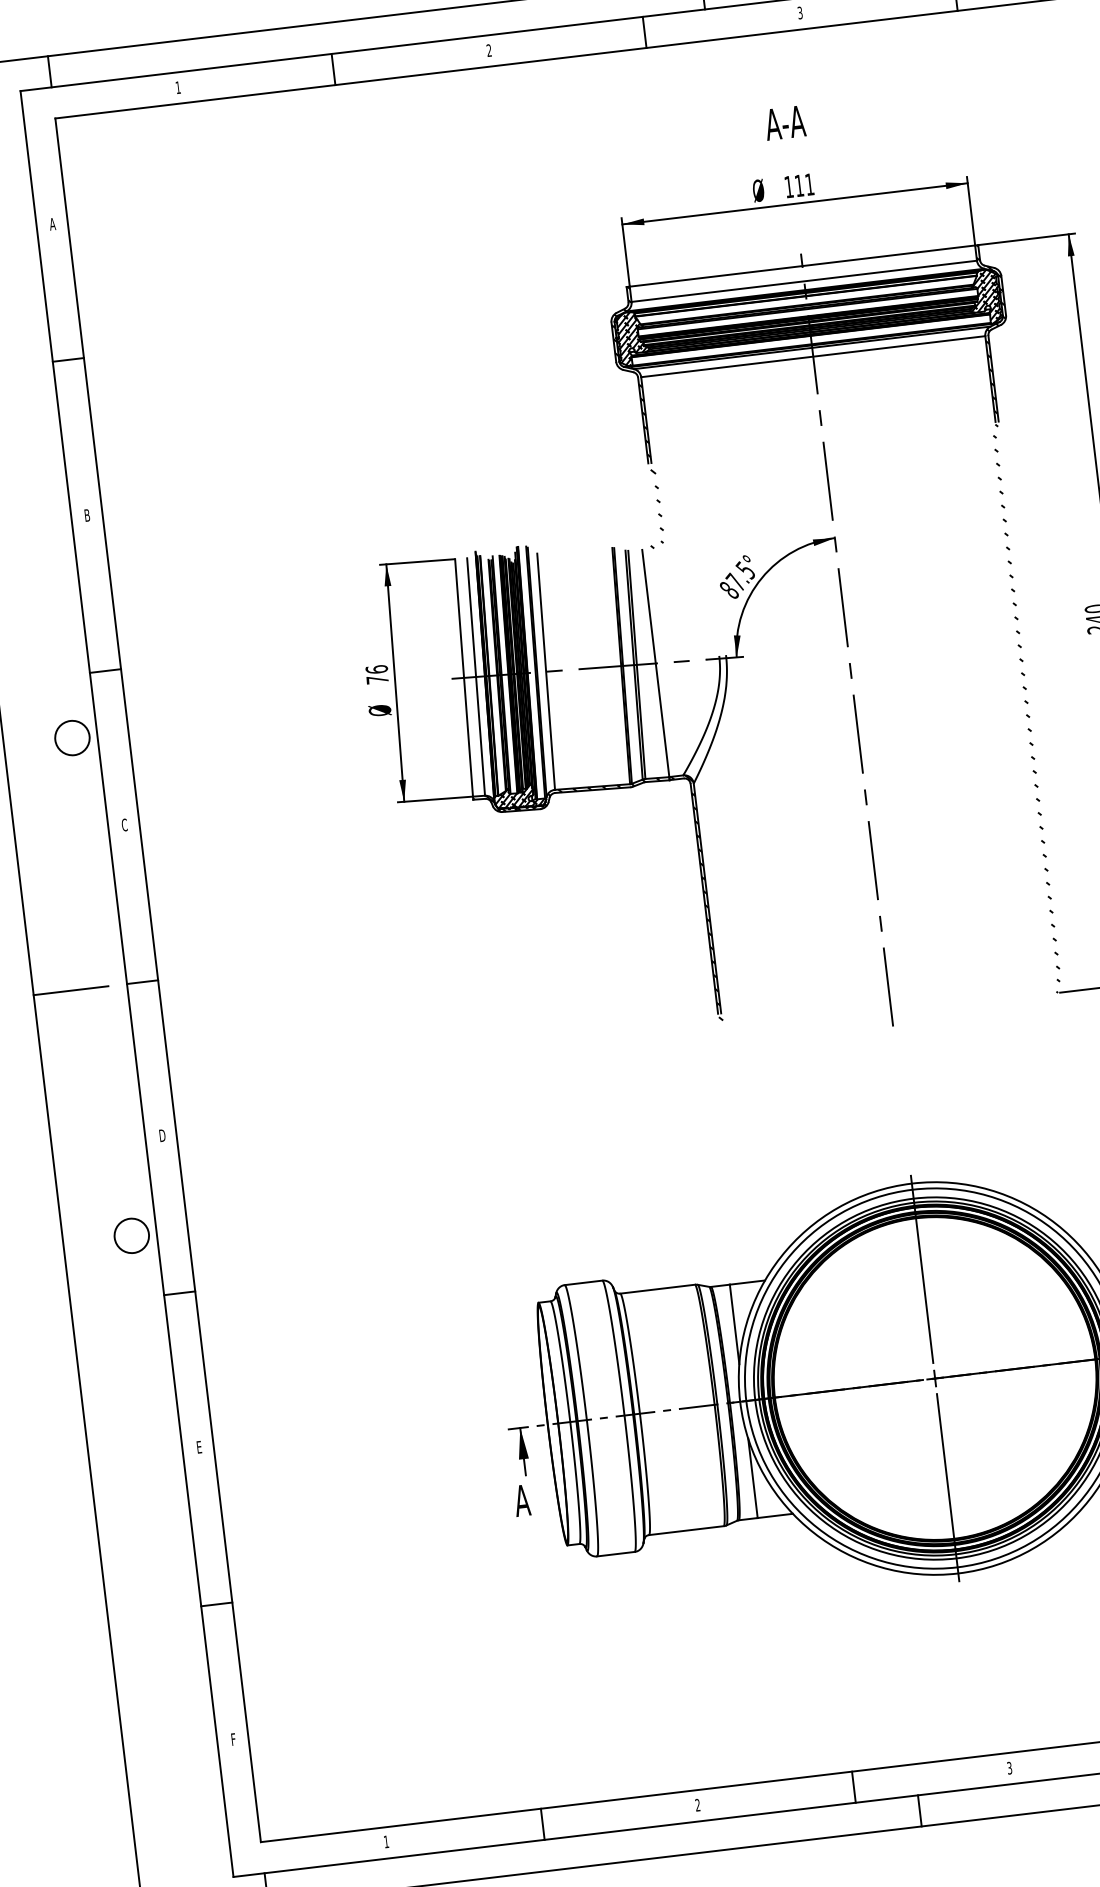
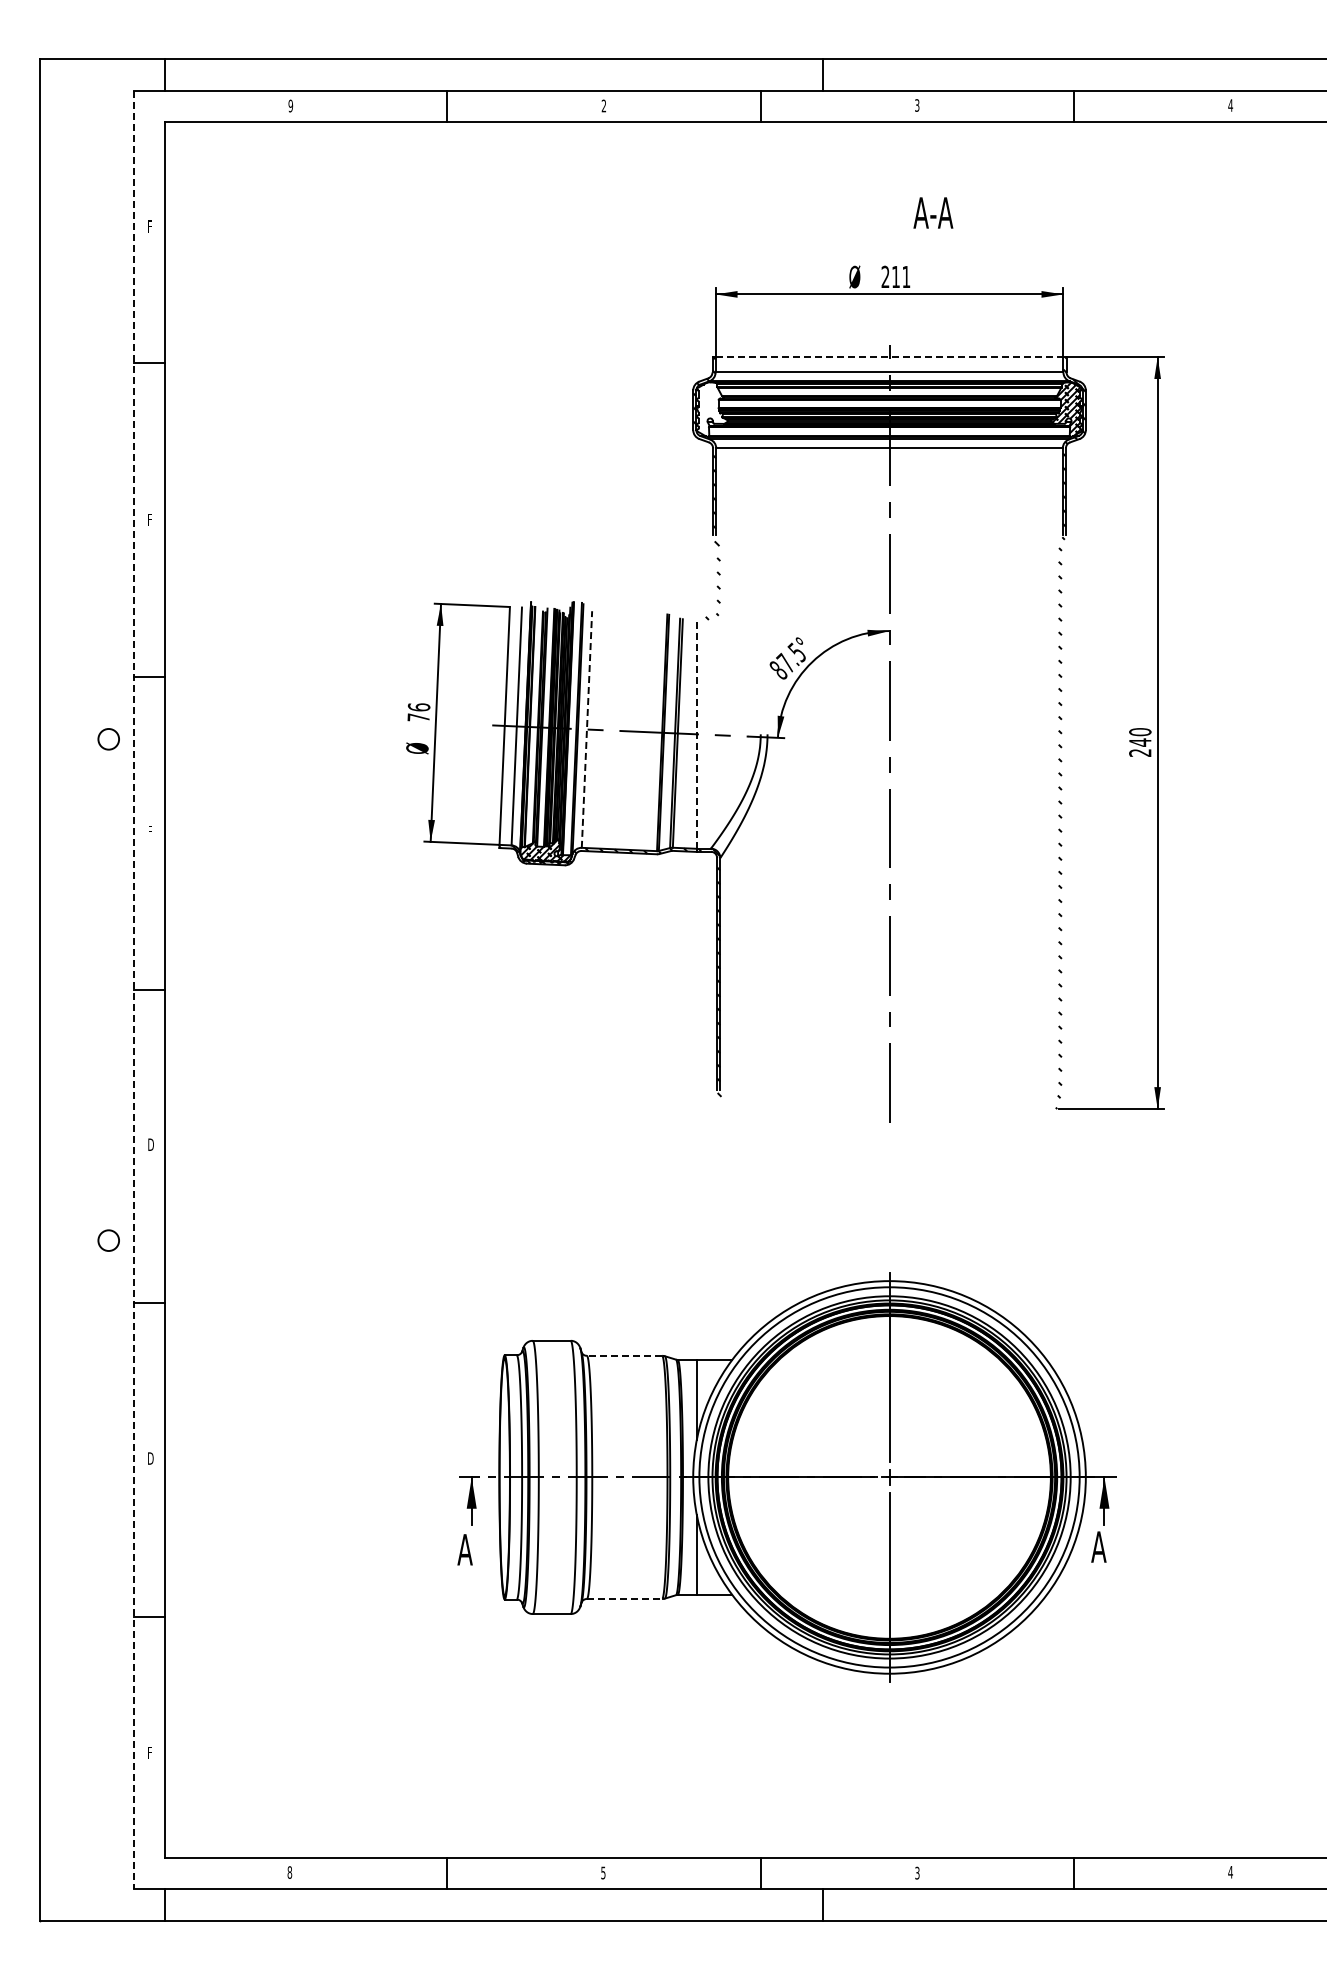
text: (177, 87) -> (290, 105), 1 -> 9
text: (785, 122) -> (933, 212), moved
text: (788, 186) -> (885, 276), 111 -> 211
text: (52, 224) -> (149, 226), A -> F
line: (802, 266) -> (889, 357), solid -> dashed
hatch: (632, 339) -> (712, 409), removed
text: (86, 514) -> (149, 519), B -> F
line: (655, 662) -> (696, 733), solid -> dashed
line: (546, 671) -> (587, 729), solid -> dashed
circle: (72, 738) -> (108, 739), size x0.6
text: (123, 824) -> (149, 831), C -> F
line: (126, 984) -> (133, 990), solid -> dashed
line: (71, 991) -> (77, 990), removed
circle: (131, 1235) -> (108, 1240), size x0.6
line: (657, 1288) -> (624, 1355), solid -> dashed
text: (199, 1447) -> (150, 1458), E -> D
line: (686, 1531) -> (624, 1599), solid -> dashed
text: (697, 1804) -> (603, 1872), 2 -> 5
text: (386, 1841) -> (289, 1872), 1 -> 8

